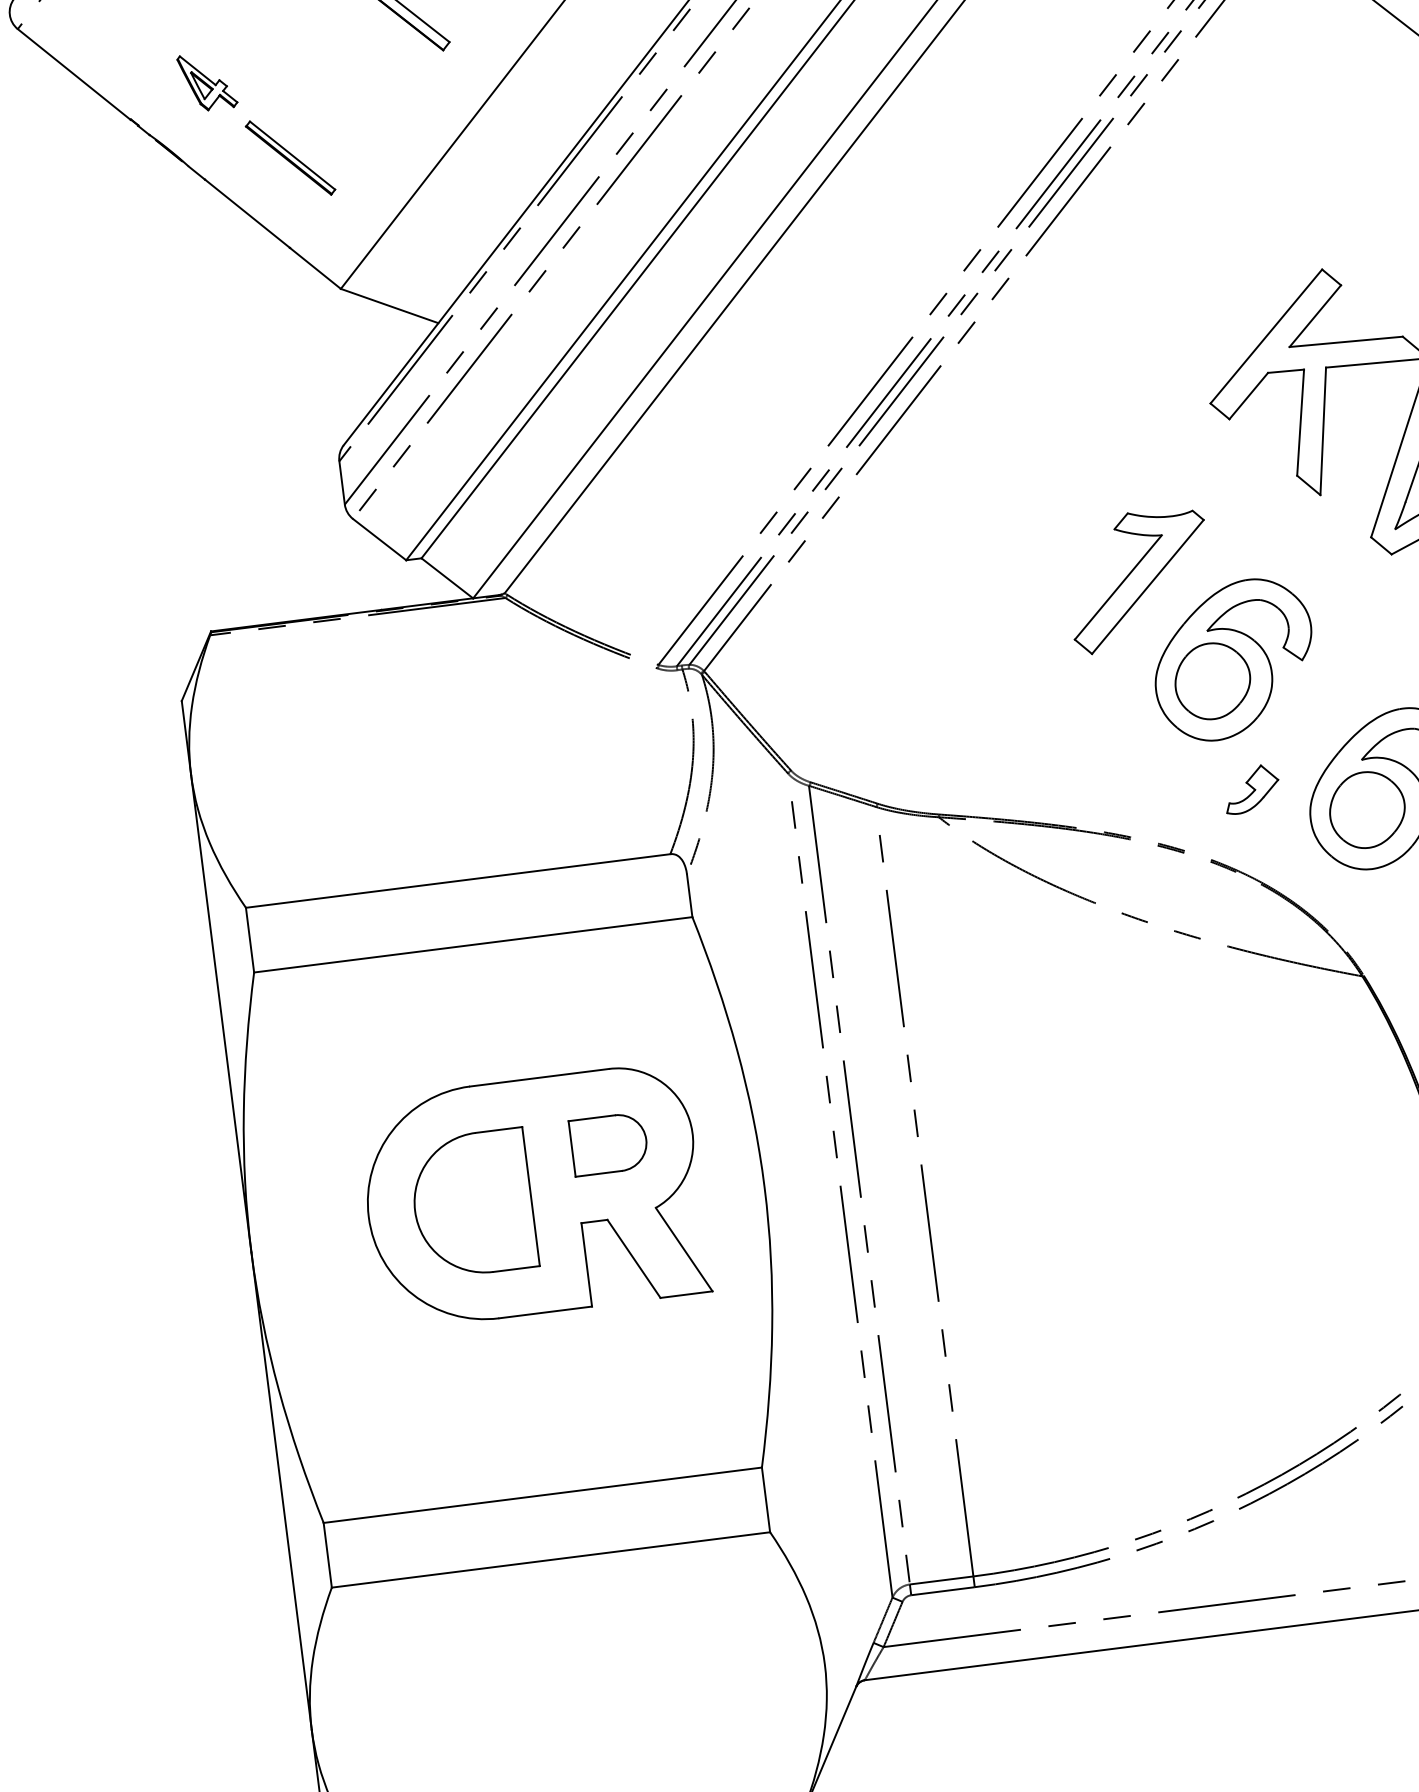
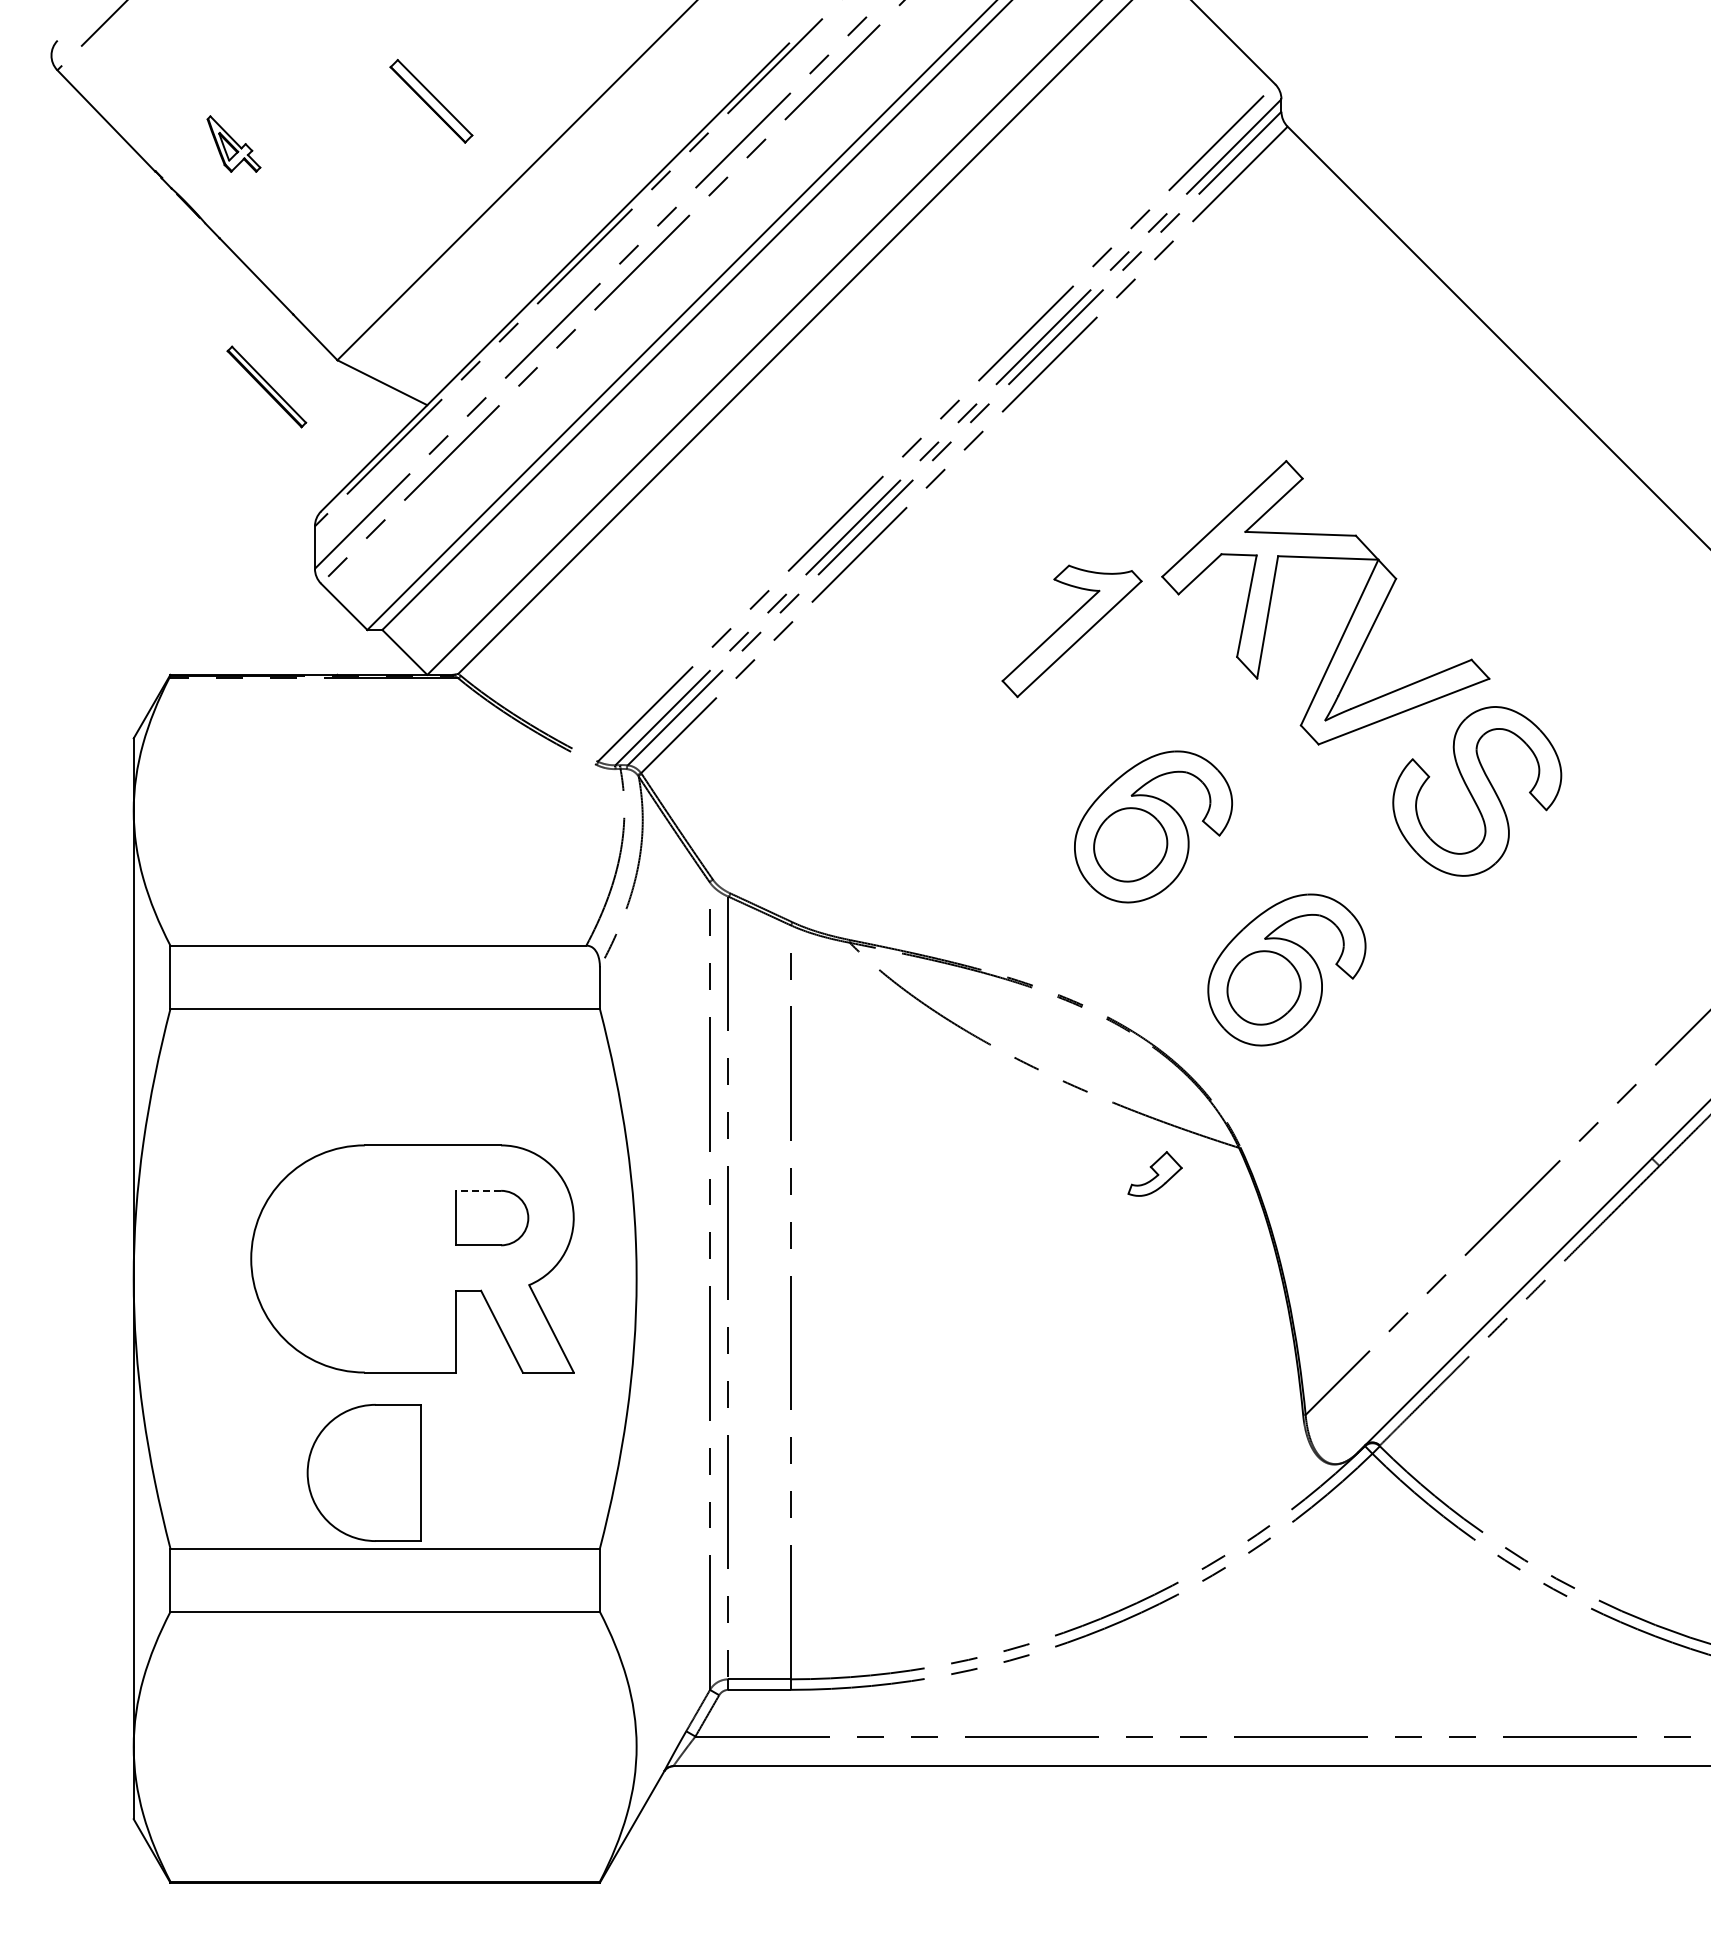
part: (290, 157) -> (266, 386), moved
part: (1138, 580) -> (1071, 631), moved
part: (1251, 788) -> (1154, 1173), moved
line: (591, 1117) -> (478, 1190), solid -> dashed
part: (472, 1203) -> (363, 1472), moved

